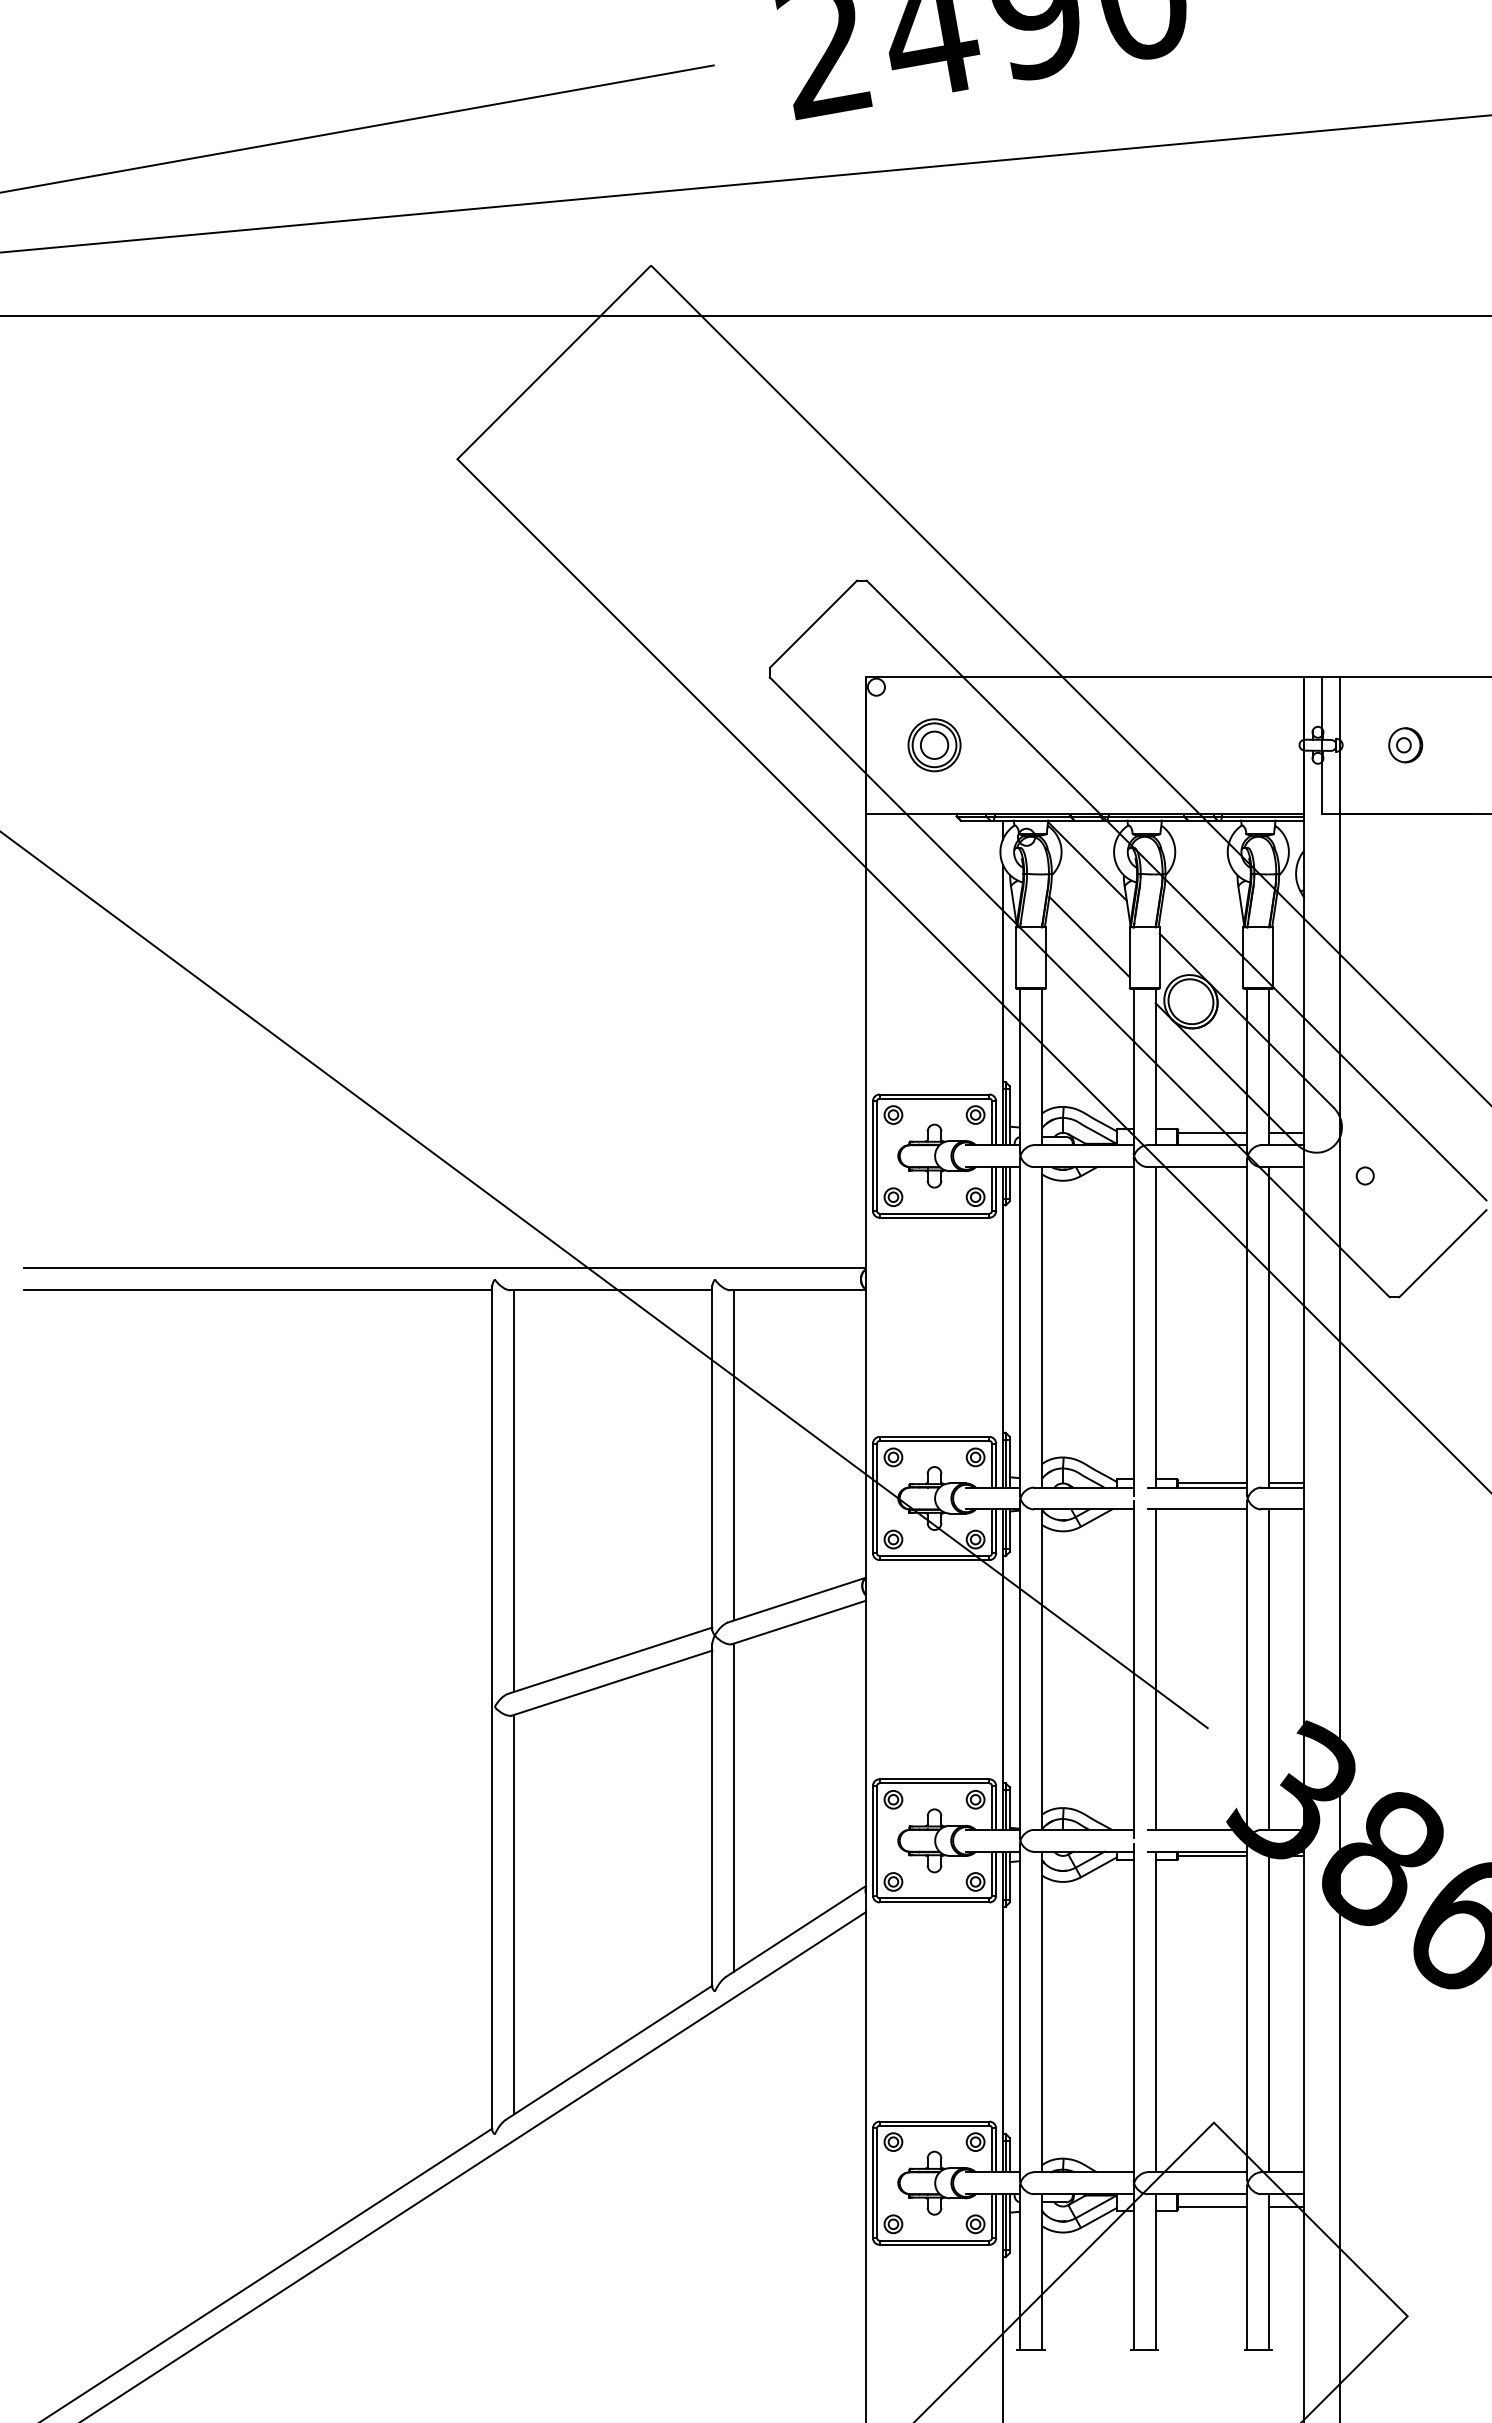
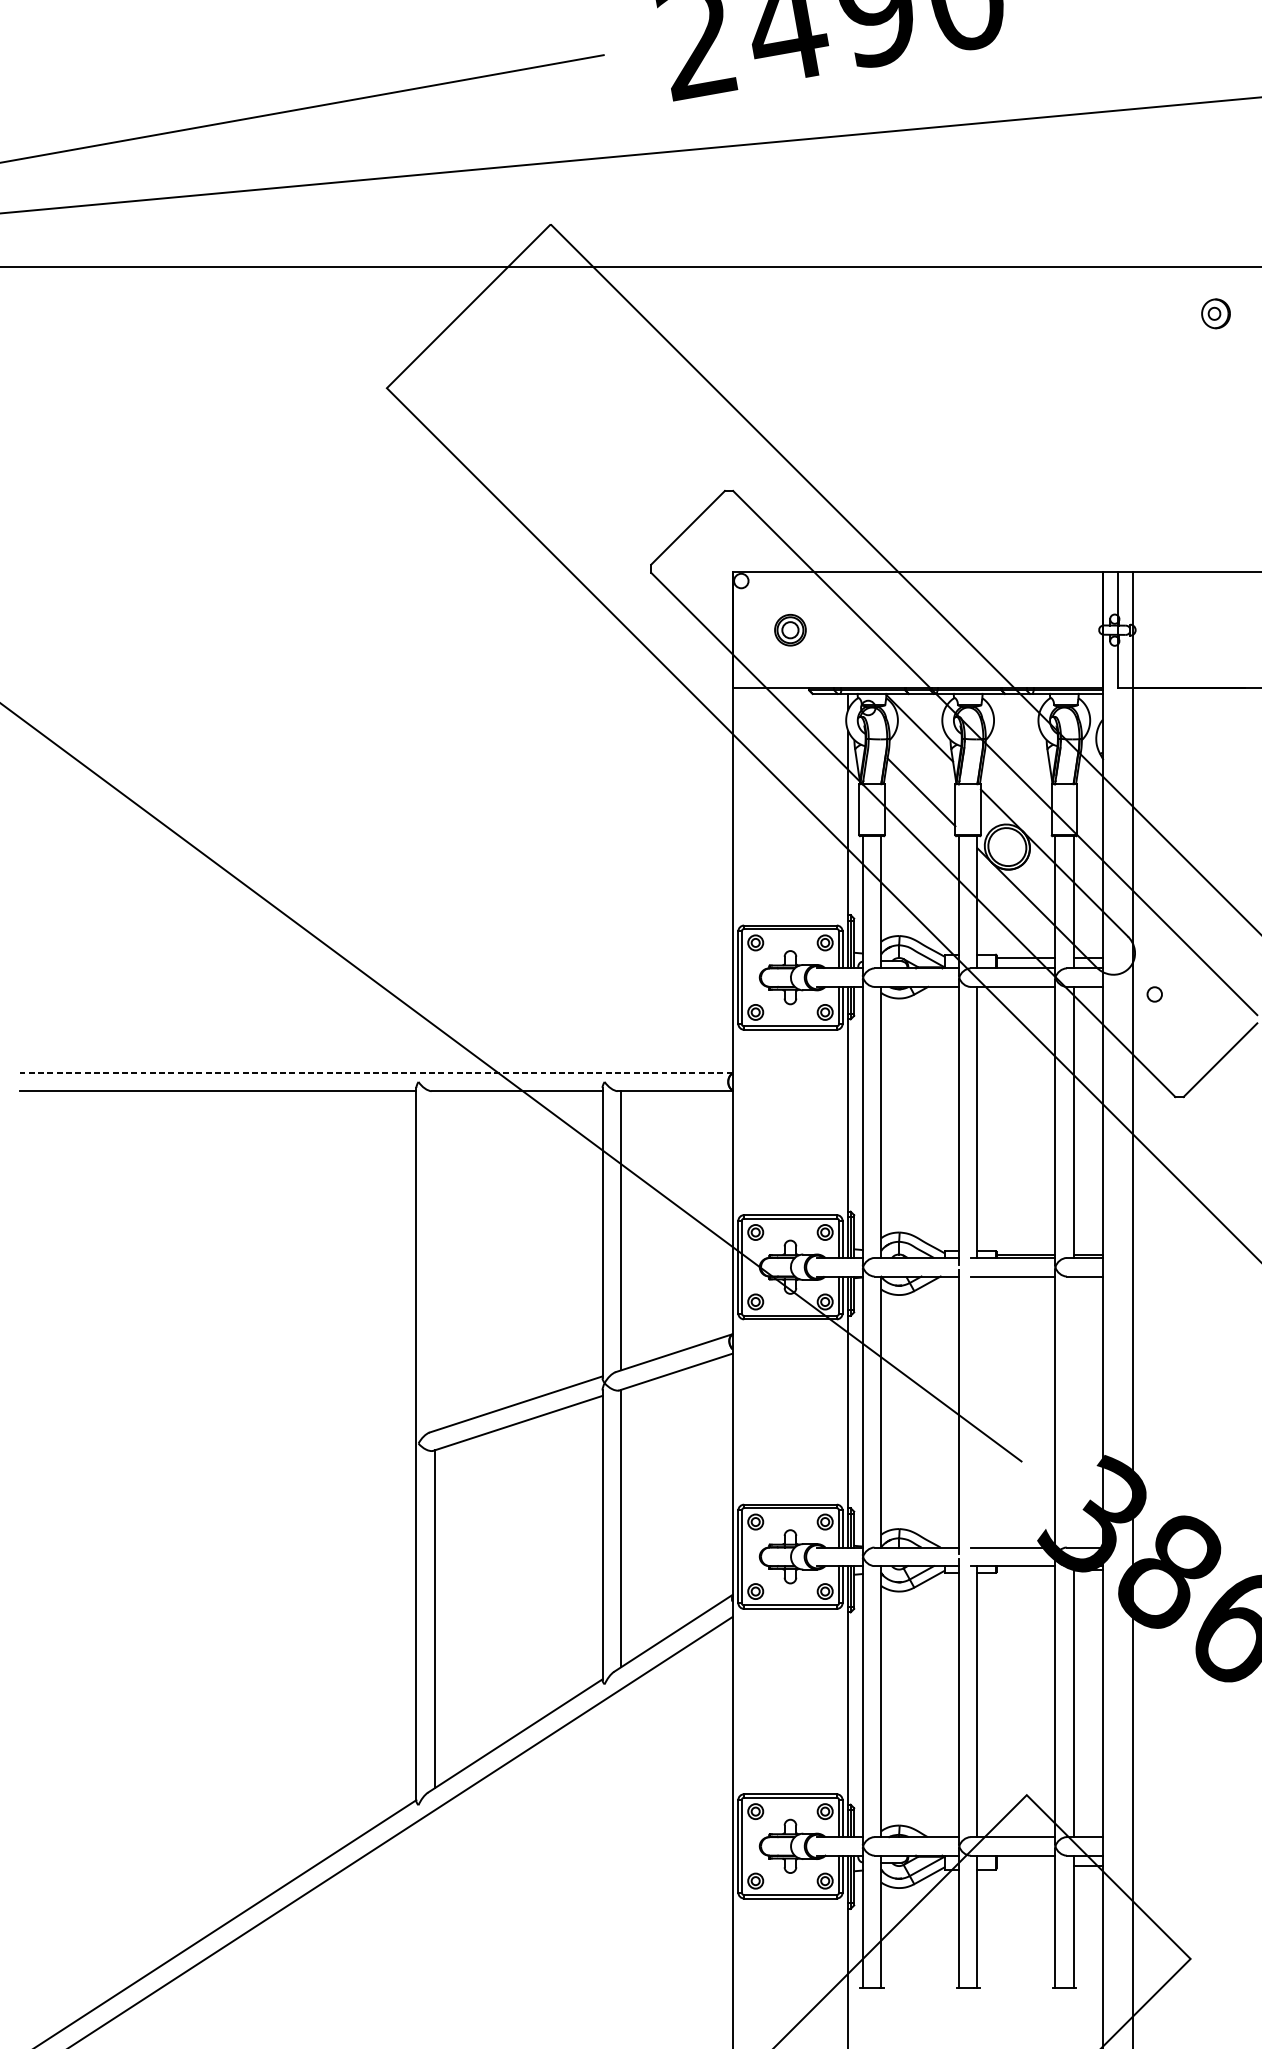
part: (934, 745) -> (790, 630), size x0.7
part: (1405, 745) -> (1215, 314), moved
line: (444, 1268) -> (375, 1072), solid -> dashed
line: (514, 1490) -> (435, 1260), removed
line: (1155, 1669) -> (977, 1411), removed
line: (1269, 1669) -> (1073, 1411), removed
line: (1212, 1855) -> (1025, 1569), removed
line: (1212, 2206) -> (1025, 1866), removed

